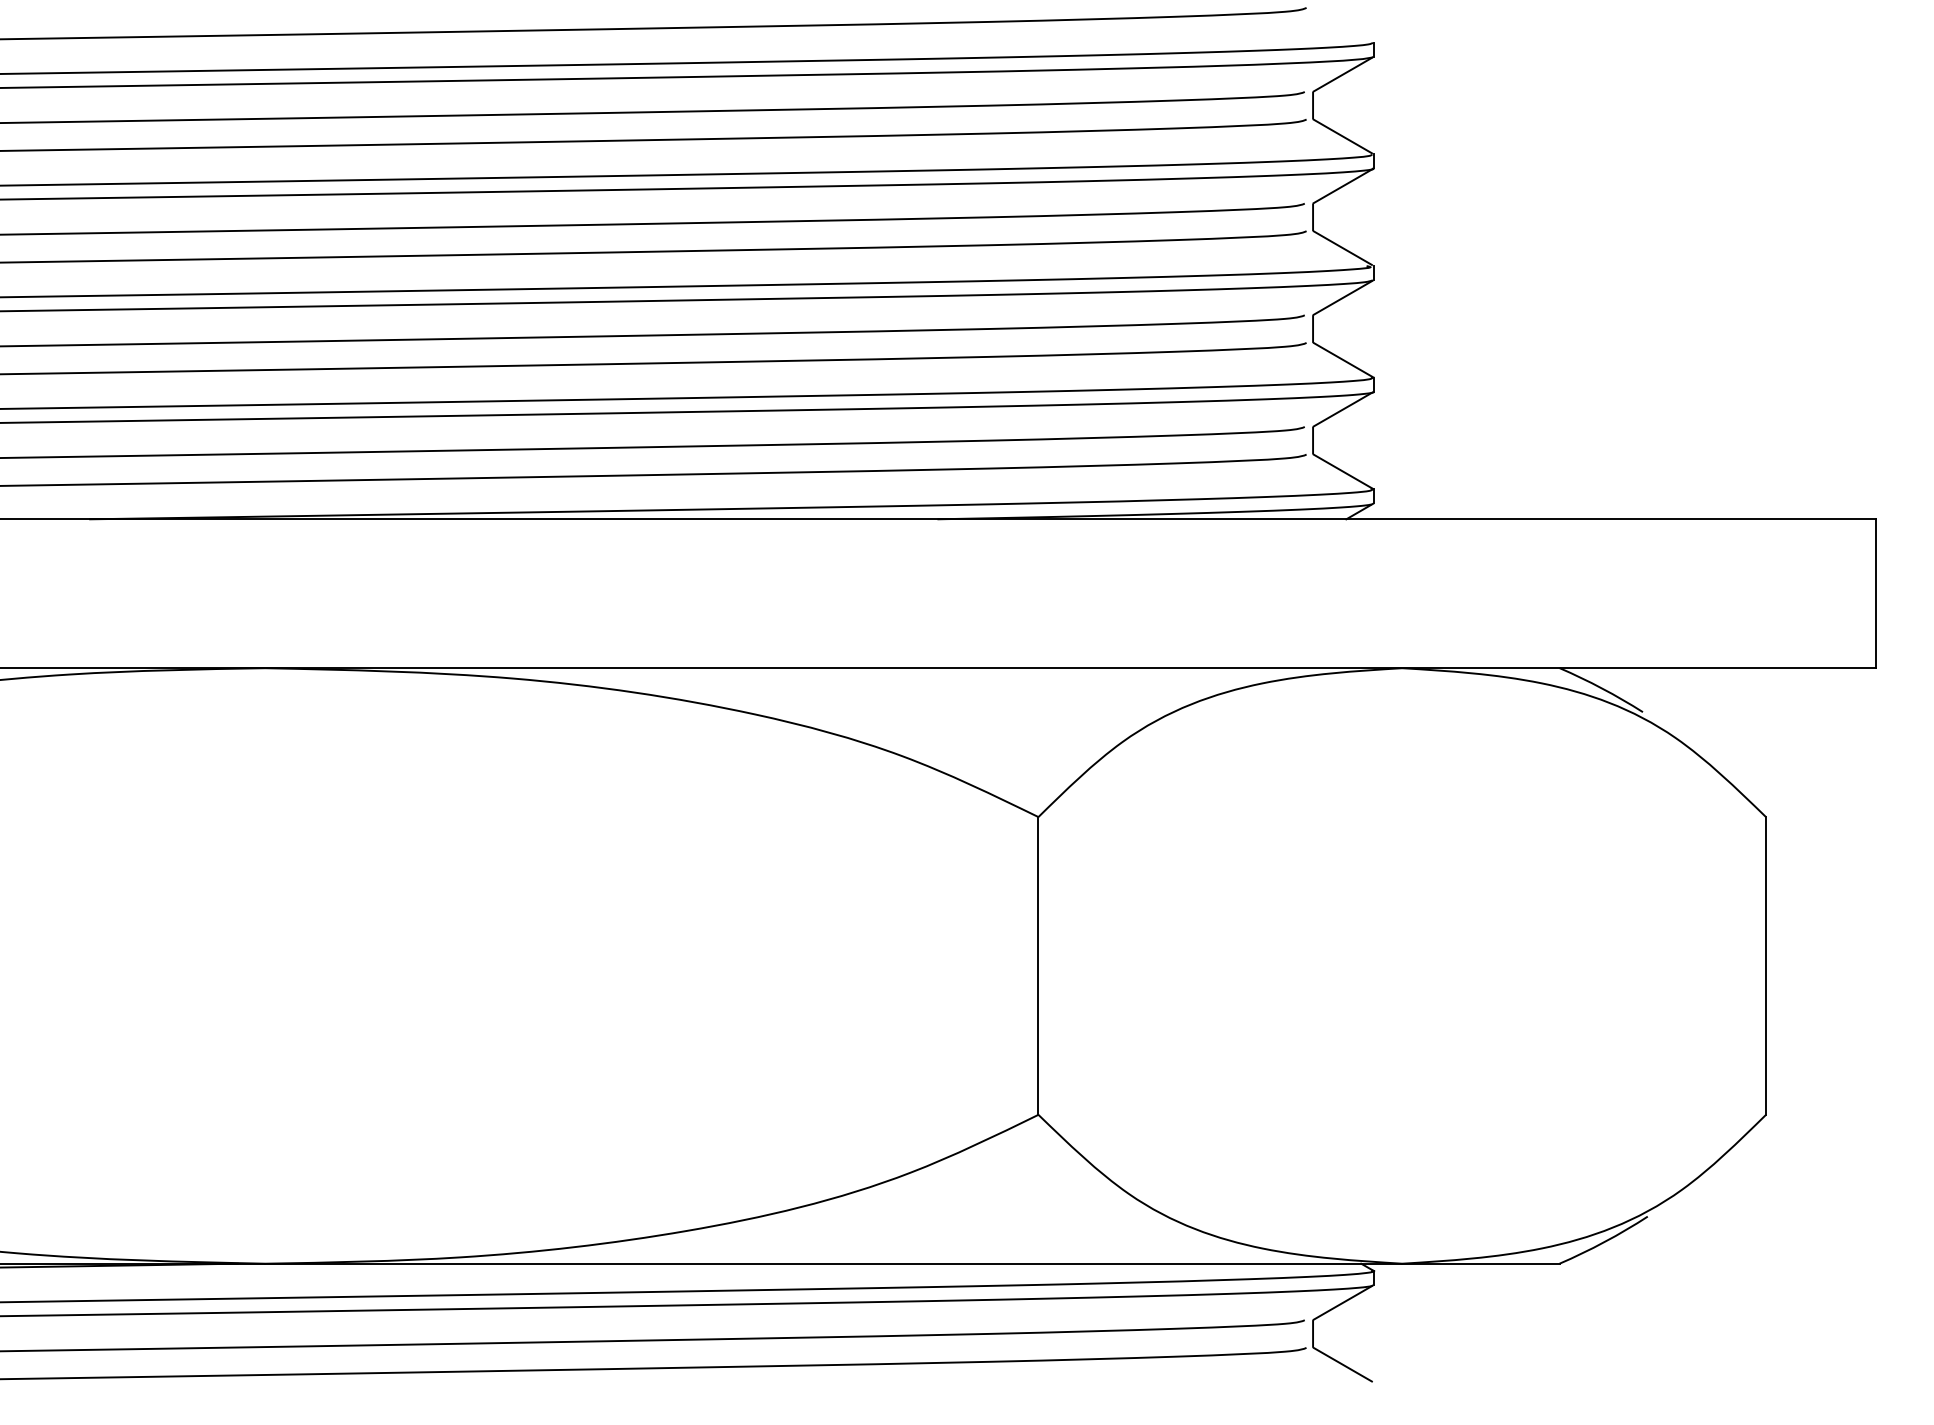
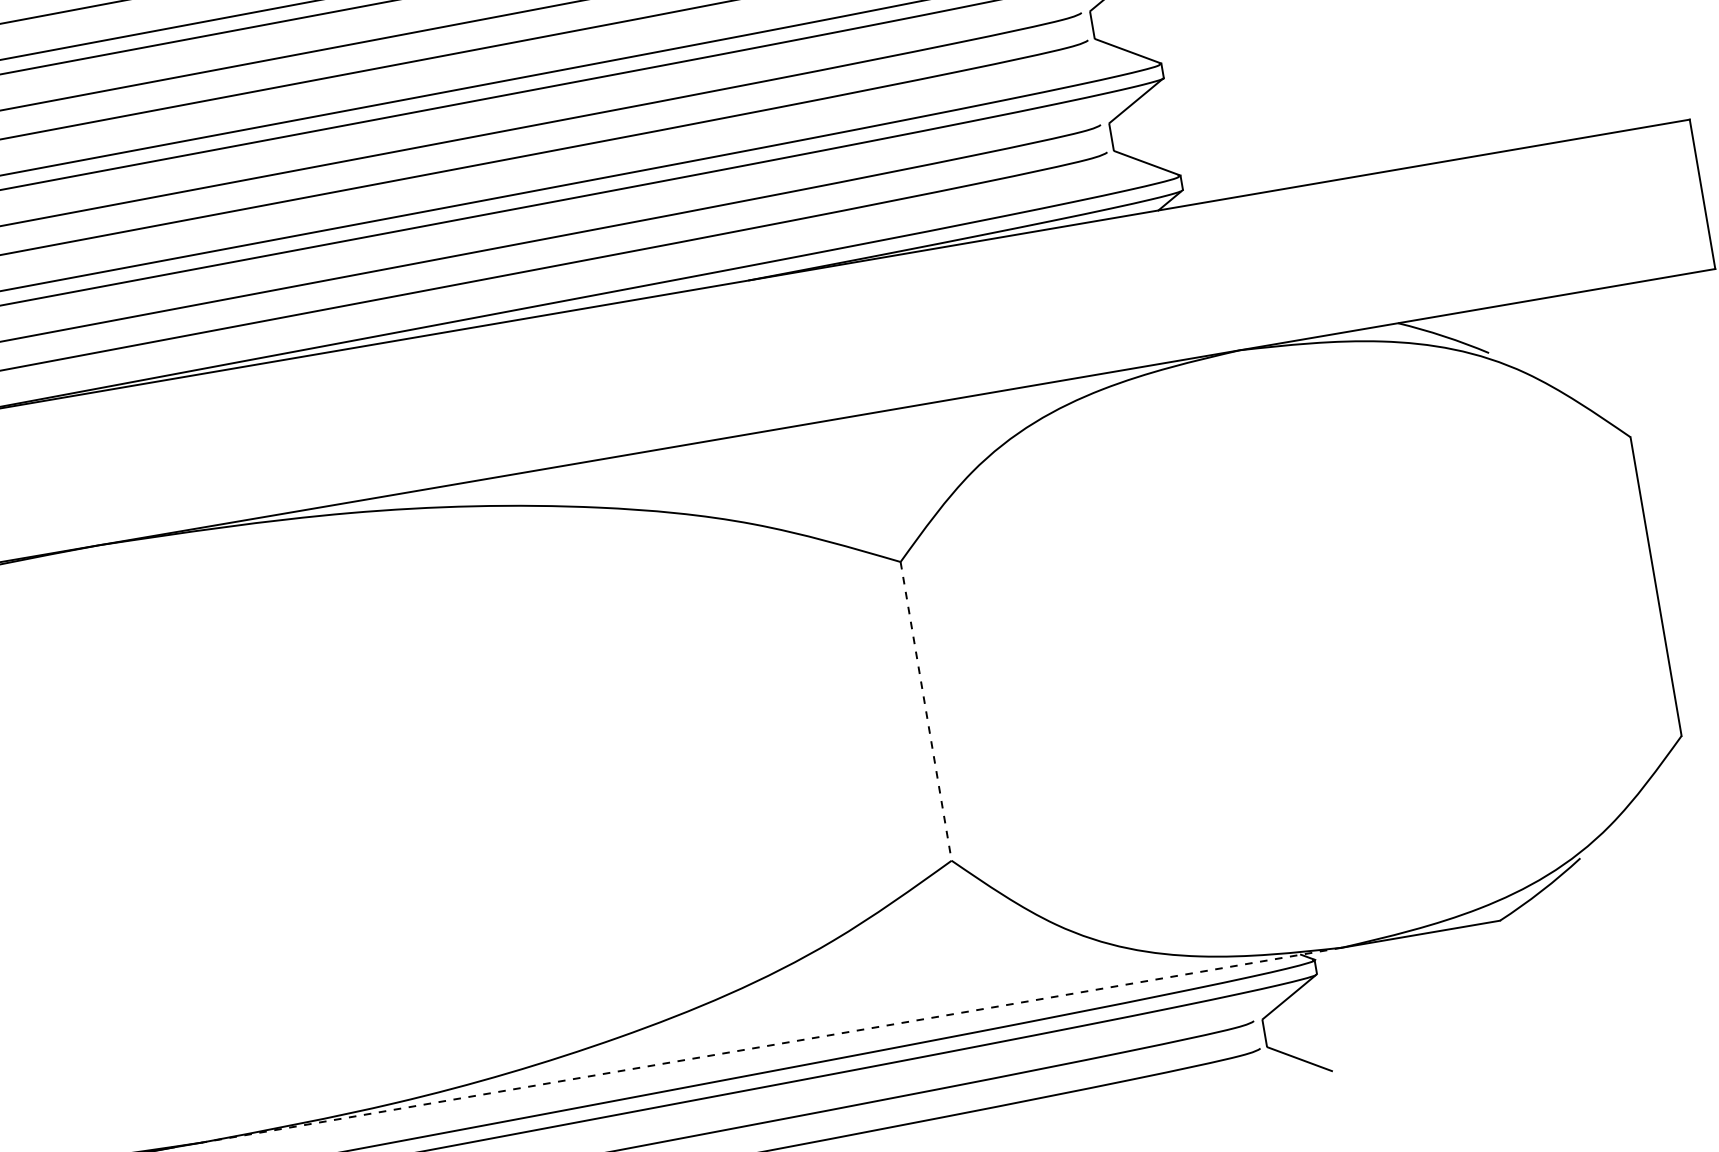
line: (1038, 965) -> (926, 710), solid -> dashed
line: (833, 1263) -> (771, 1045), solid -> dashed

